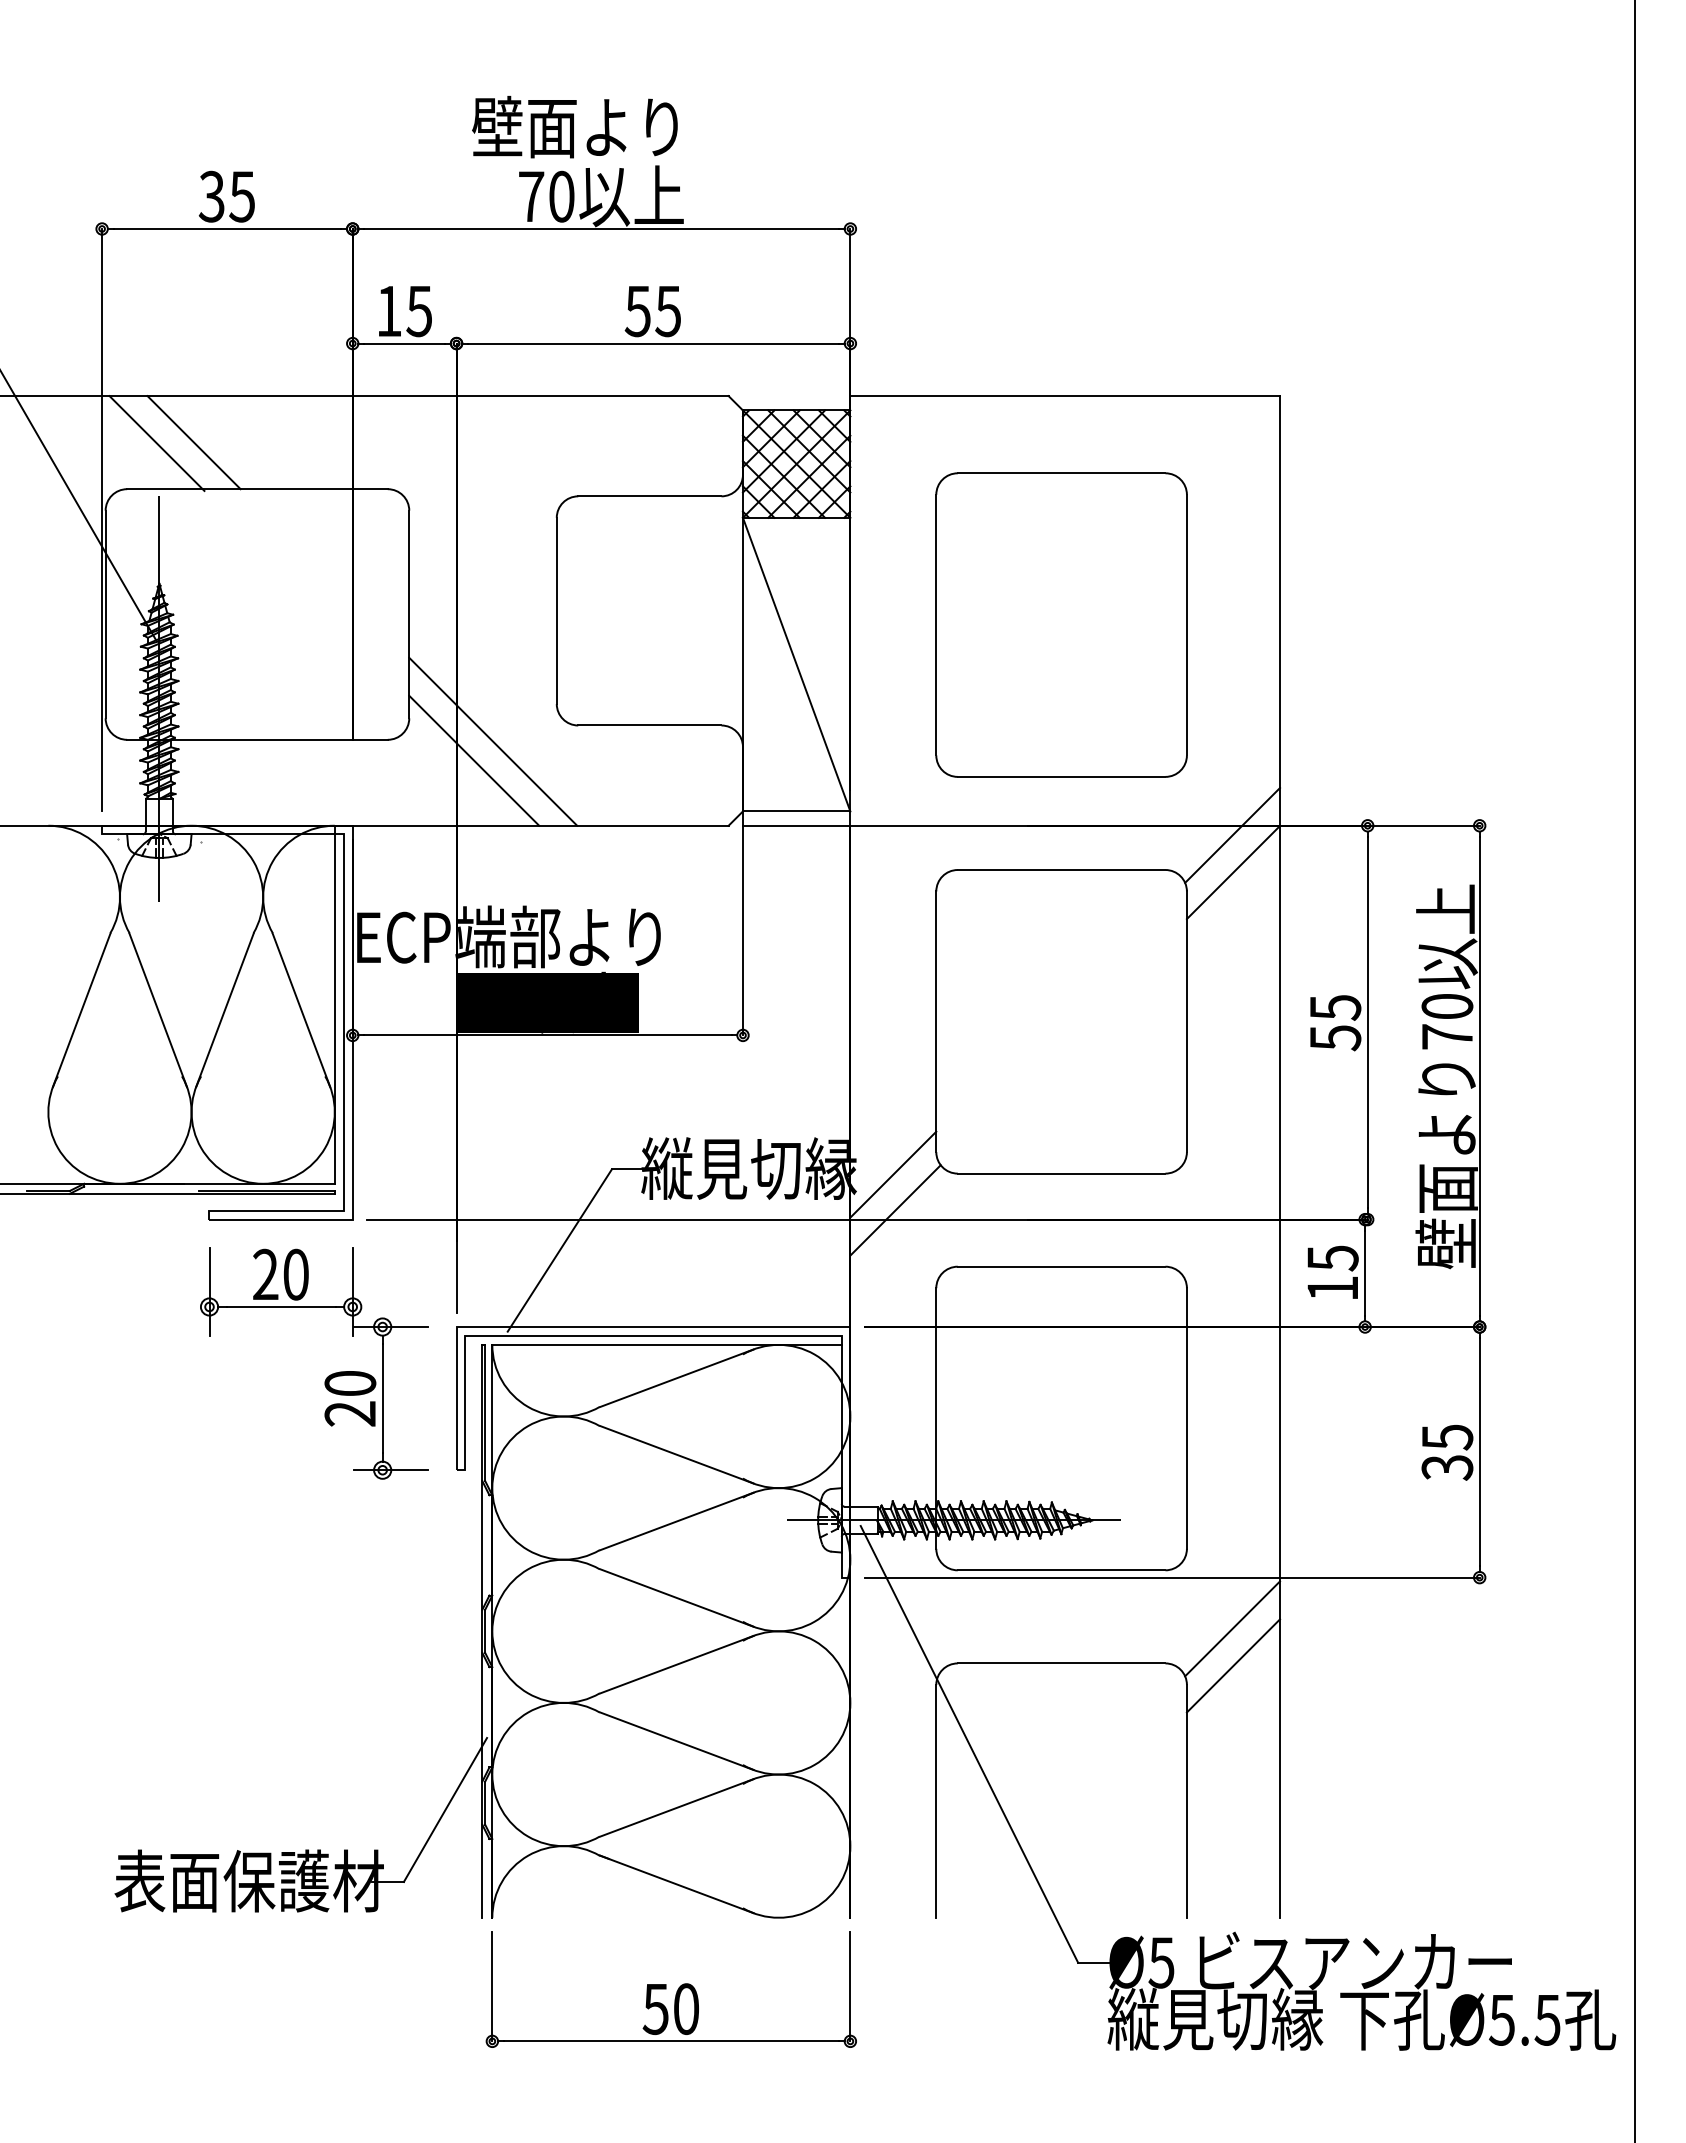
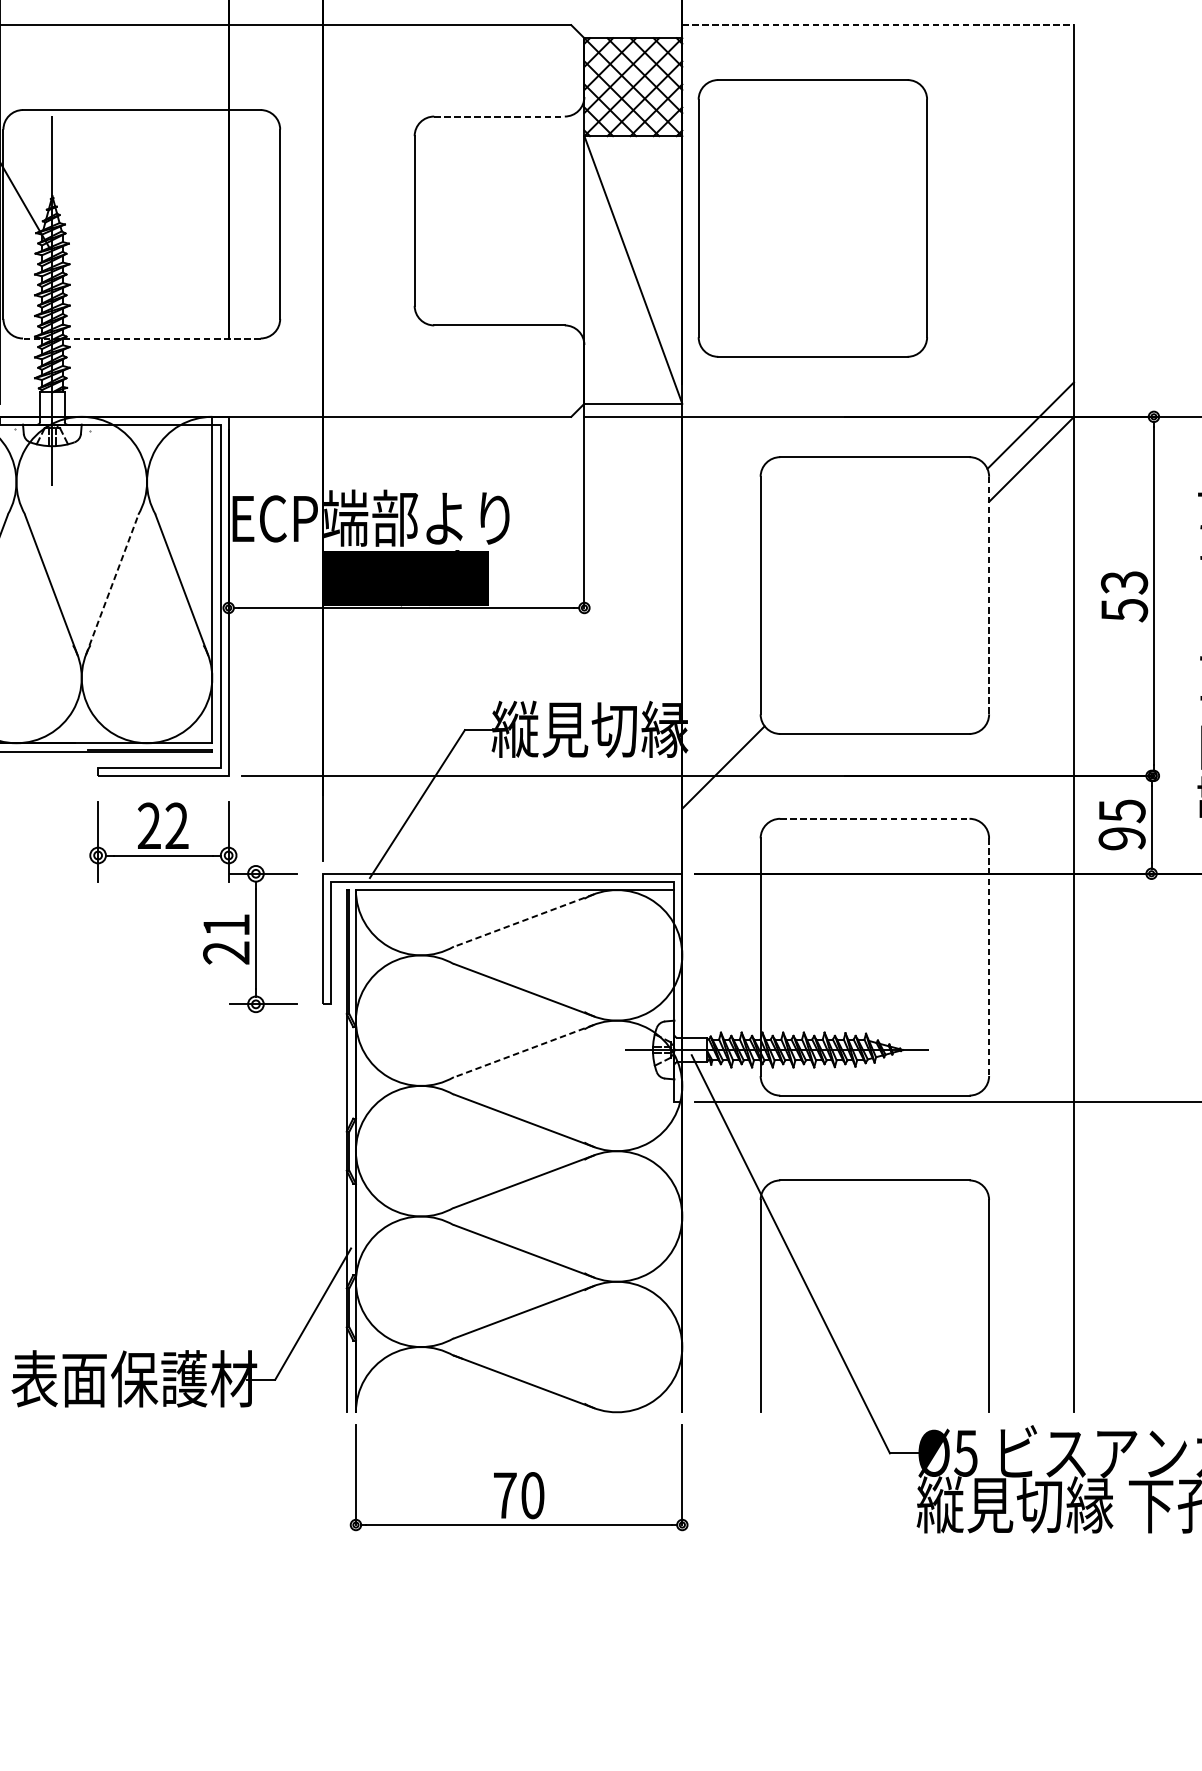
line: (1065, 396) -> (878, 25), solid -> dashed
line: (193, 442) -> (83, 67), removed
line: (156, 443) -> (49, 68), removed
line: (649, 496) -> (499, 116), solid -> dashed
part: (1061, 624) -> (812, 217), moved
line: (256, 739) -> (140, 338), solid -> dashed
line: (493, 741) -> (356, 340), removed
line: (474, 760) -> (339, 357), removed
text: (1334, 1007) -> (1123, 582), 55 -> 53
line: (224, 1010) -> (111, 585), solid -> dashed
line: (1186, 1022) -> (988, 596), solid -> dashed
line: (893, 1174) -> (721, 734), removed
line: (1061, 1266) -> (874, 818), solid -> dashed
text: (295, 1274) -> (176, 825), 20 -> 22
text: (1332, 1288) -> (1121, 838), 15 -> 95
line: (676, 1378) -> (523, 920), solid -> dashed
text: (350, 1383) -> (226, 925), 20 -> 21
line: (1186, 1419) -> (988, 958), solid -> dashed
line: (676, 1521) -> (523, 1051), solid -> dashed
line: (1232, 1628) -> (1030, 1148), removed
line: (1233, 1665) -> (1031, 1182), removed
text: (655, 2009) -> (504, 1495), 50 -> 70

